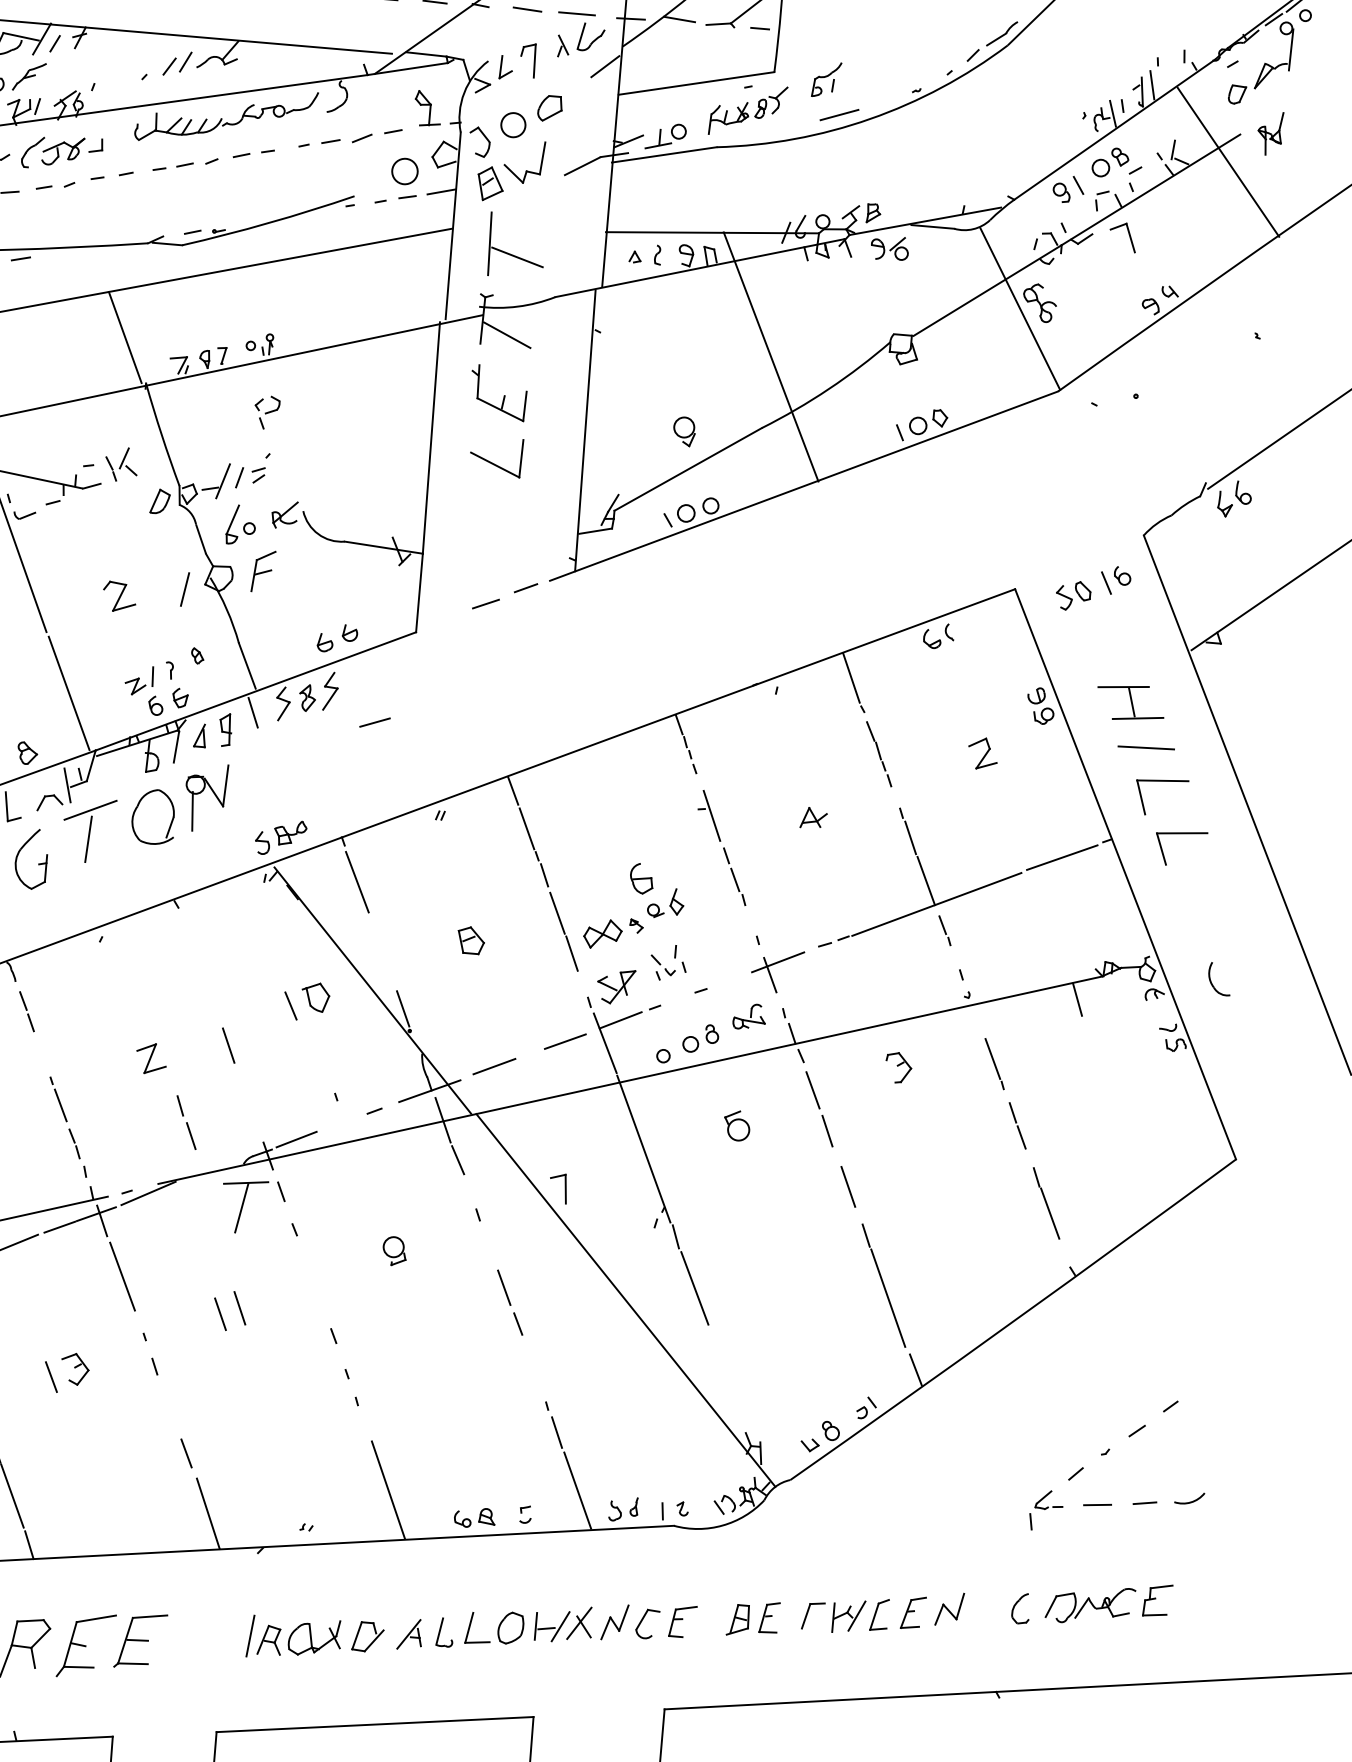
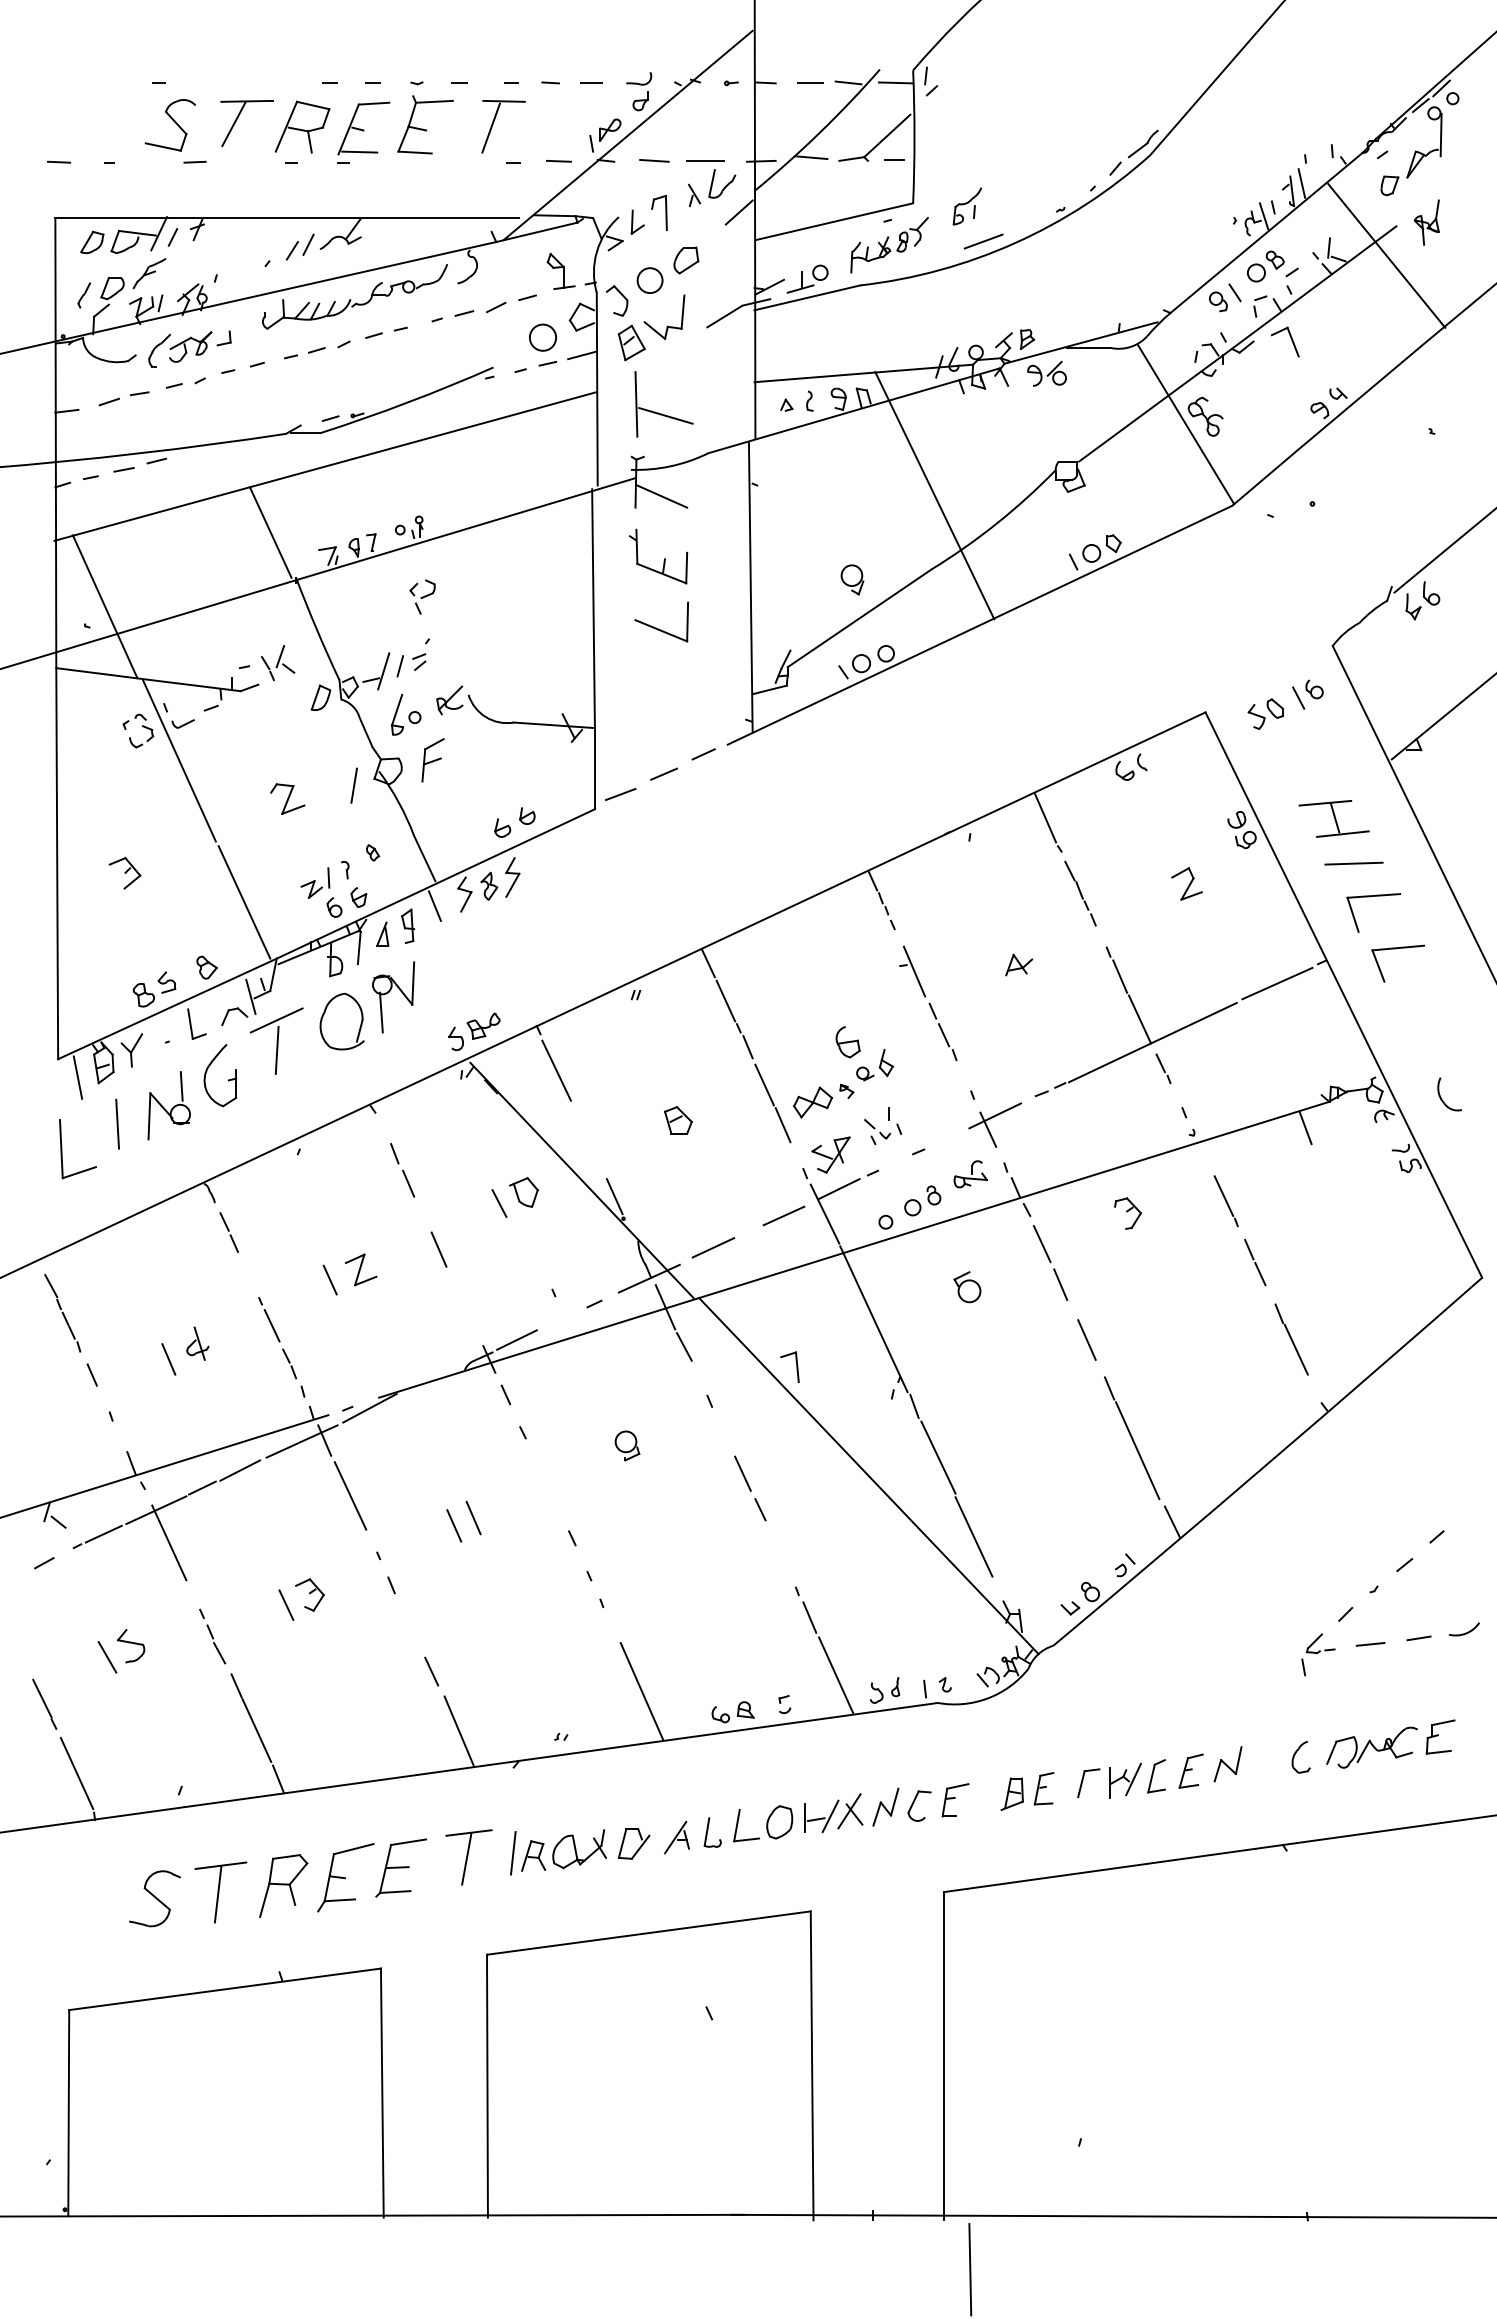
line: (374, 722) -> (620, 794), moved
line: (120, 1065) -> (329, 1279), added
part: (186, 1122) -> (402, 1170), moved
part: (243, 1206) -> (468, 1857), moved
line: (722, 1367) -> (973, 1536), added

